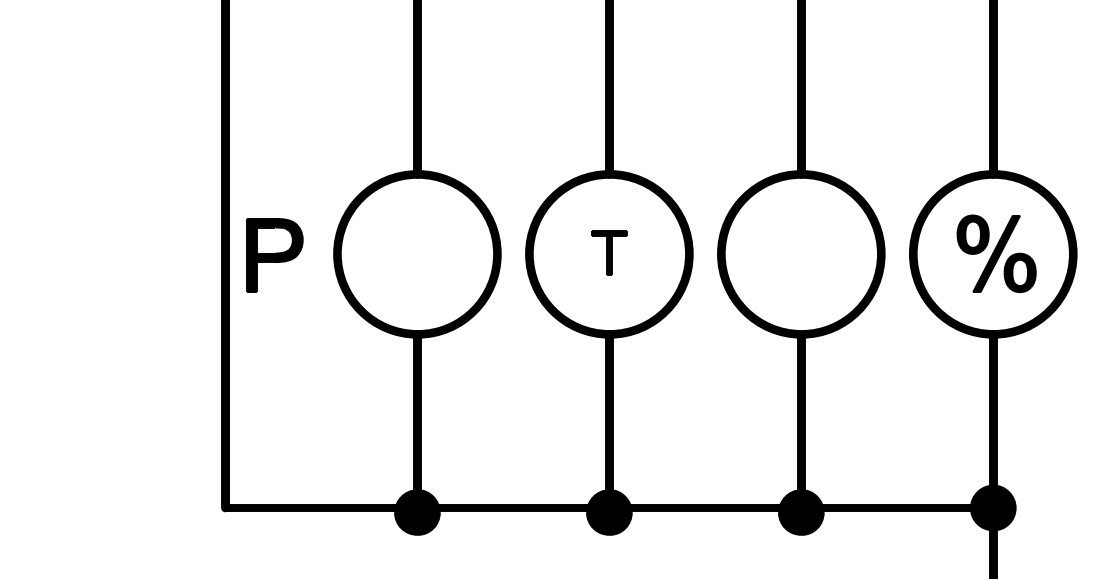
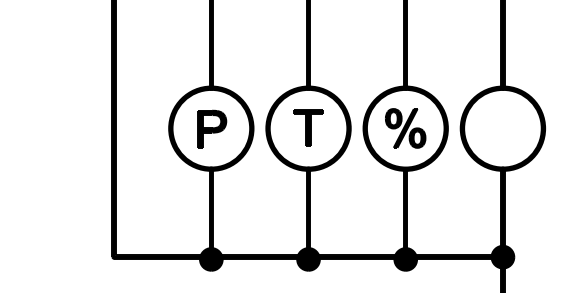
part: (609, 251) -> (308, 127), size x1.67
part: (275, 253) -> (212, 128), moved
part: (996, 253) -> (405, 128), moved

